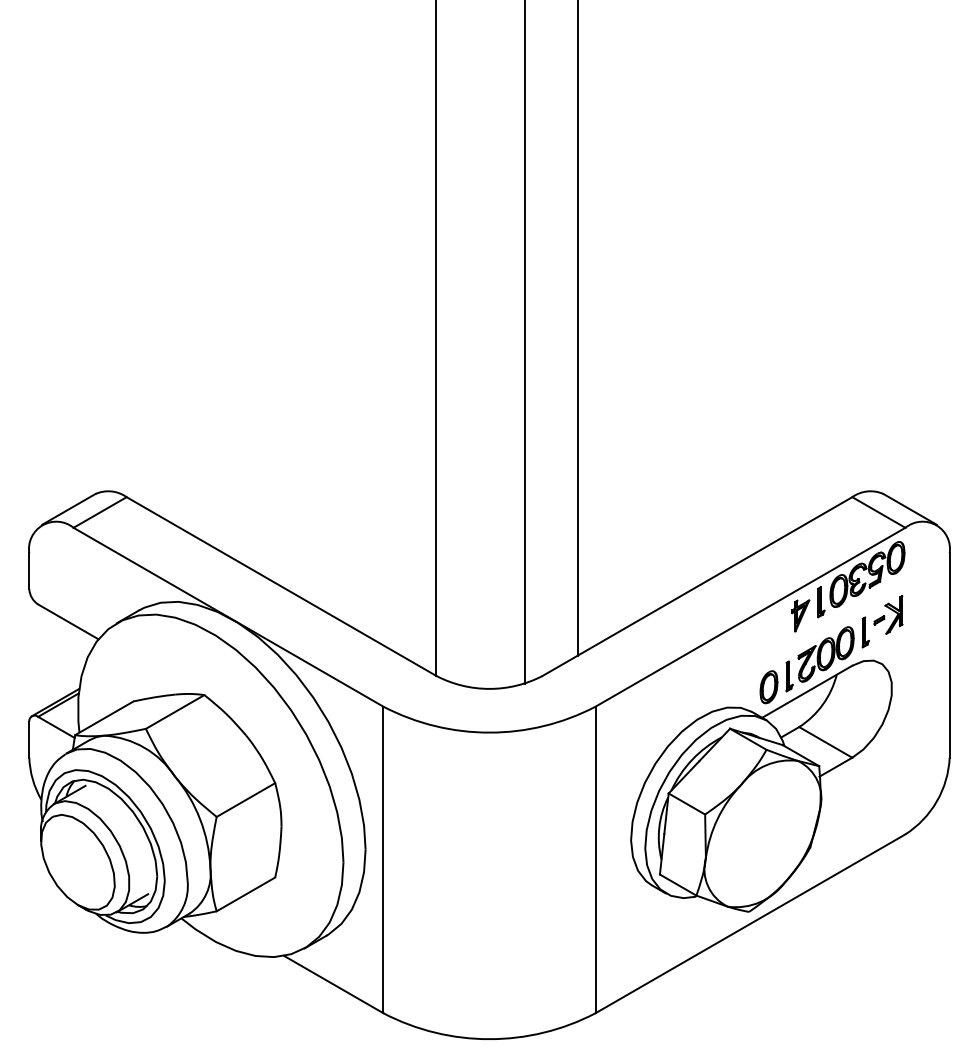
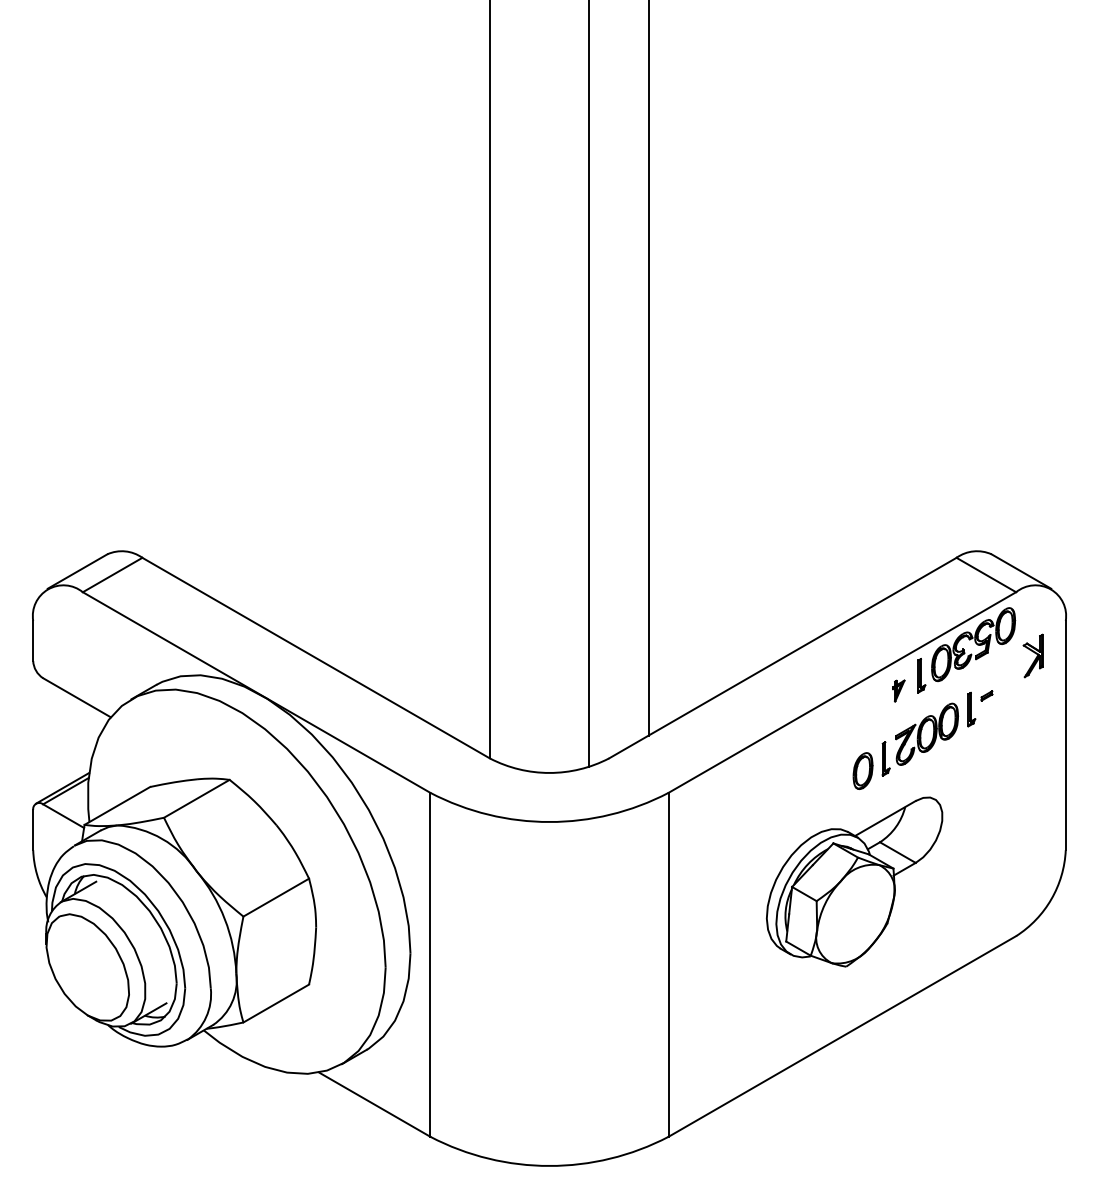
part: (893, 614) -> (1032, 655), moved
part: (800, 615) -> (898, 690), size x0.6
part: (761, 785) -> (854, 881), size x0.6

